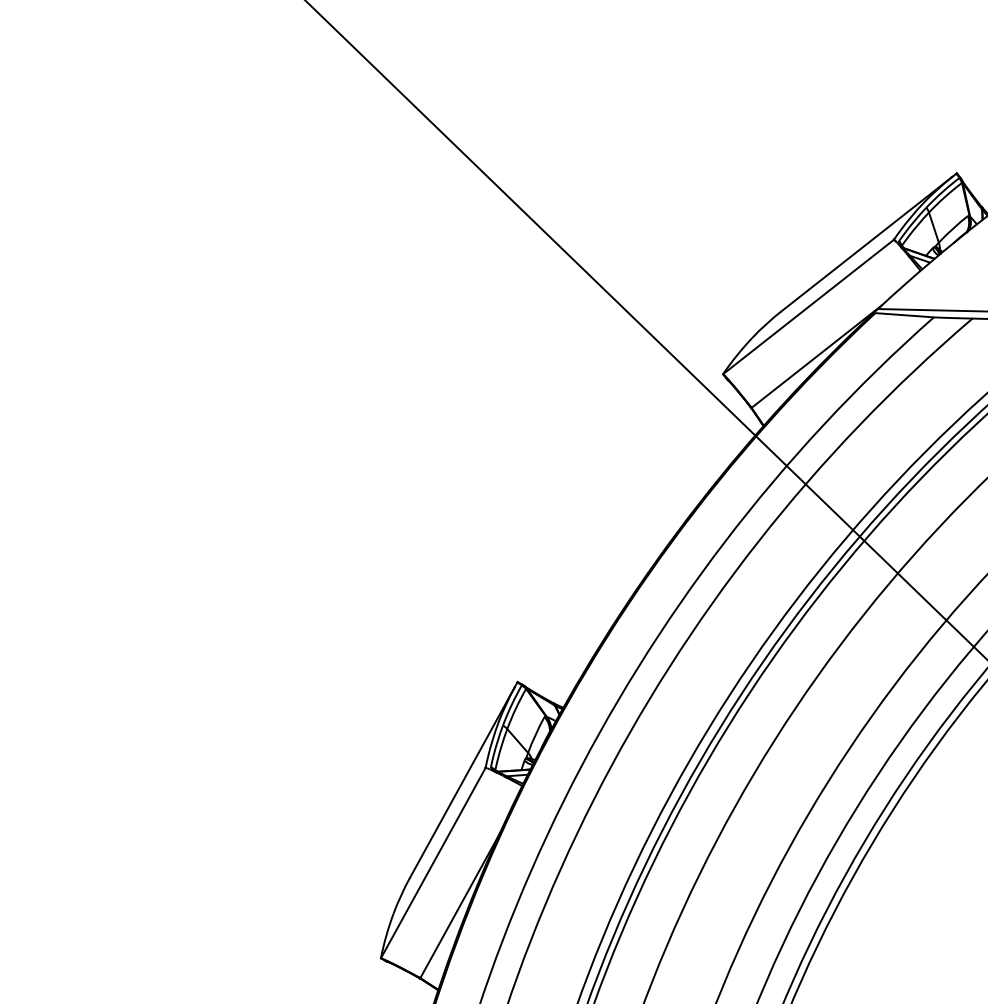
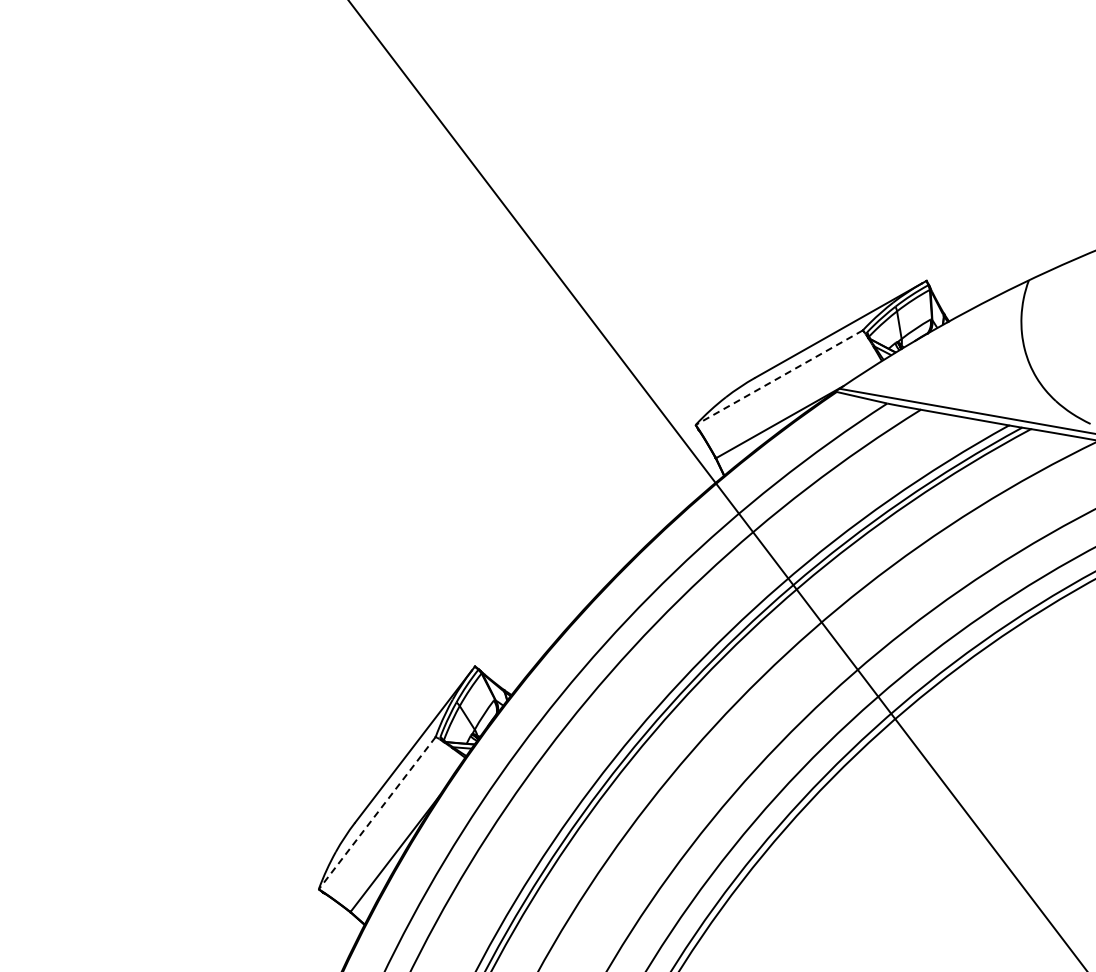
line: (808, 306) -> (779, 377), solid -> dashed
line: (433, 863) -> (377, 813), solid -> dashed

